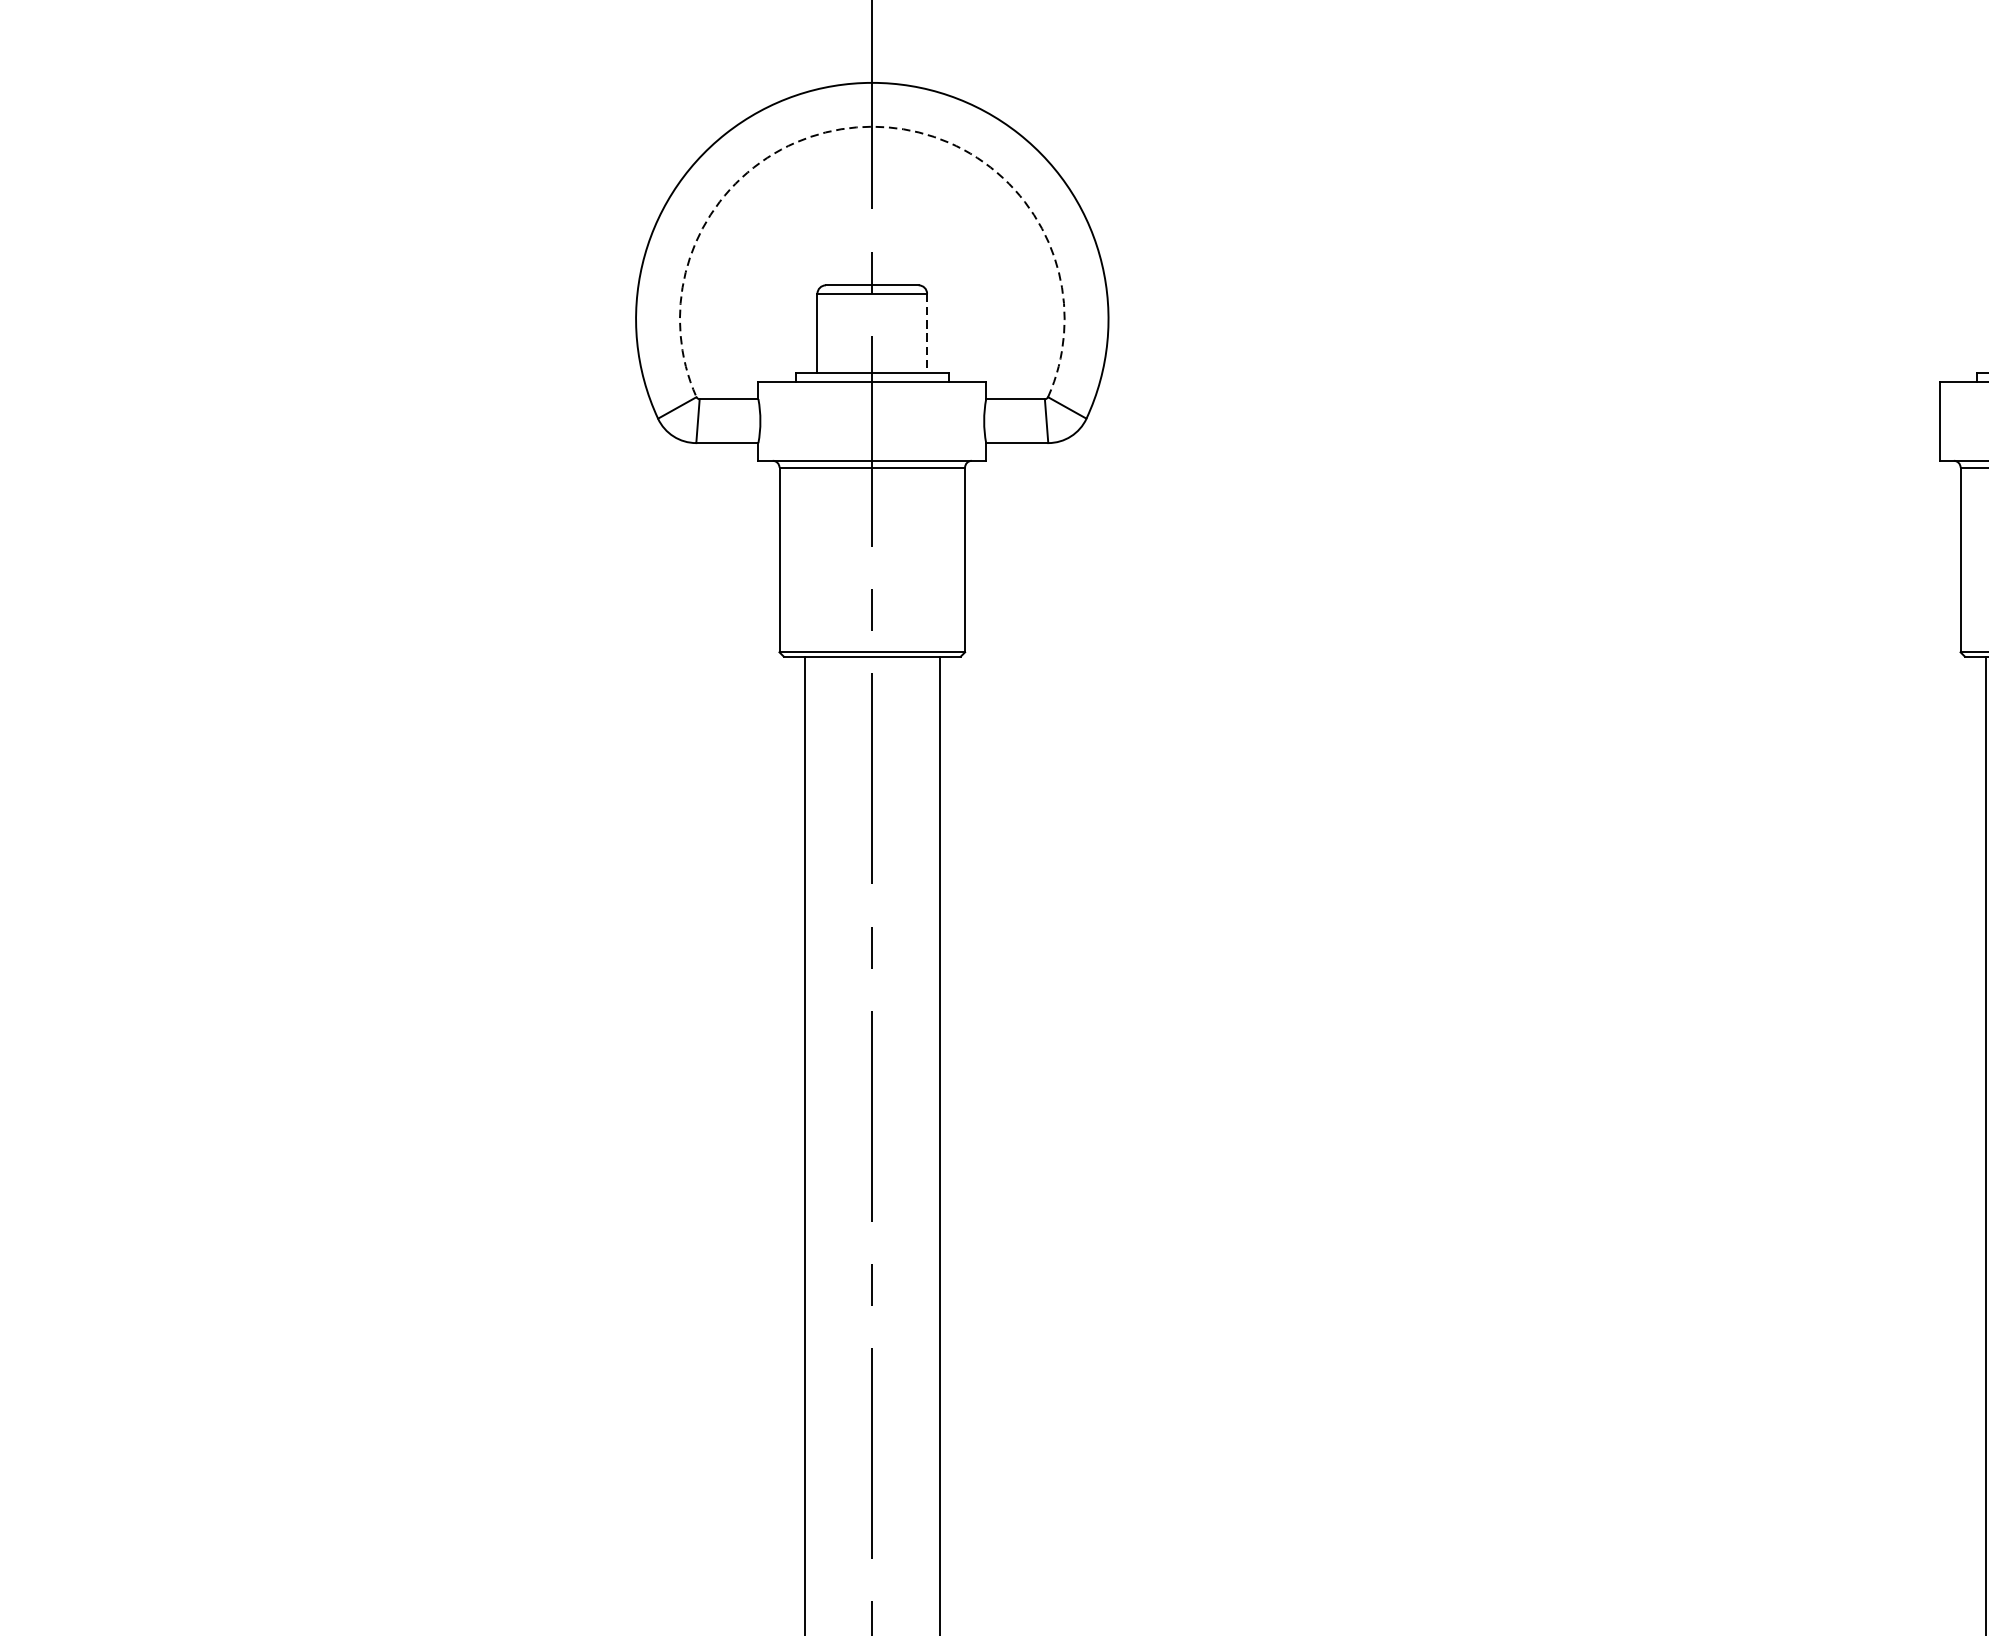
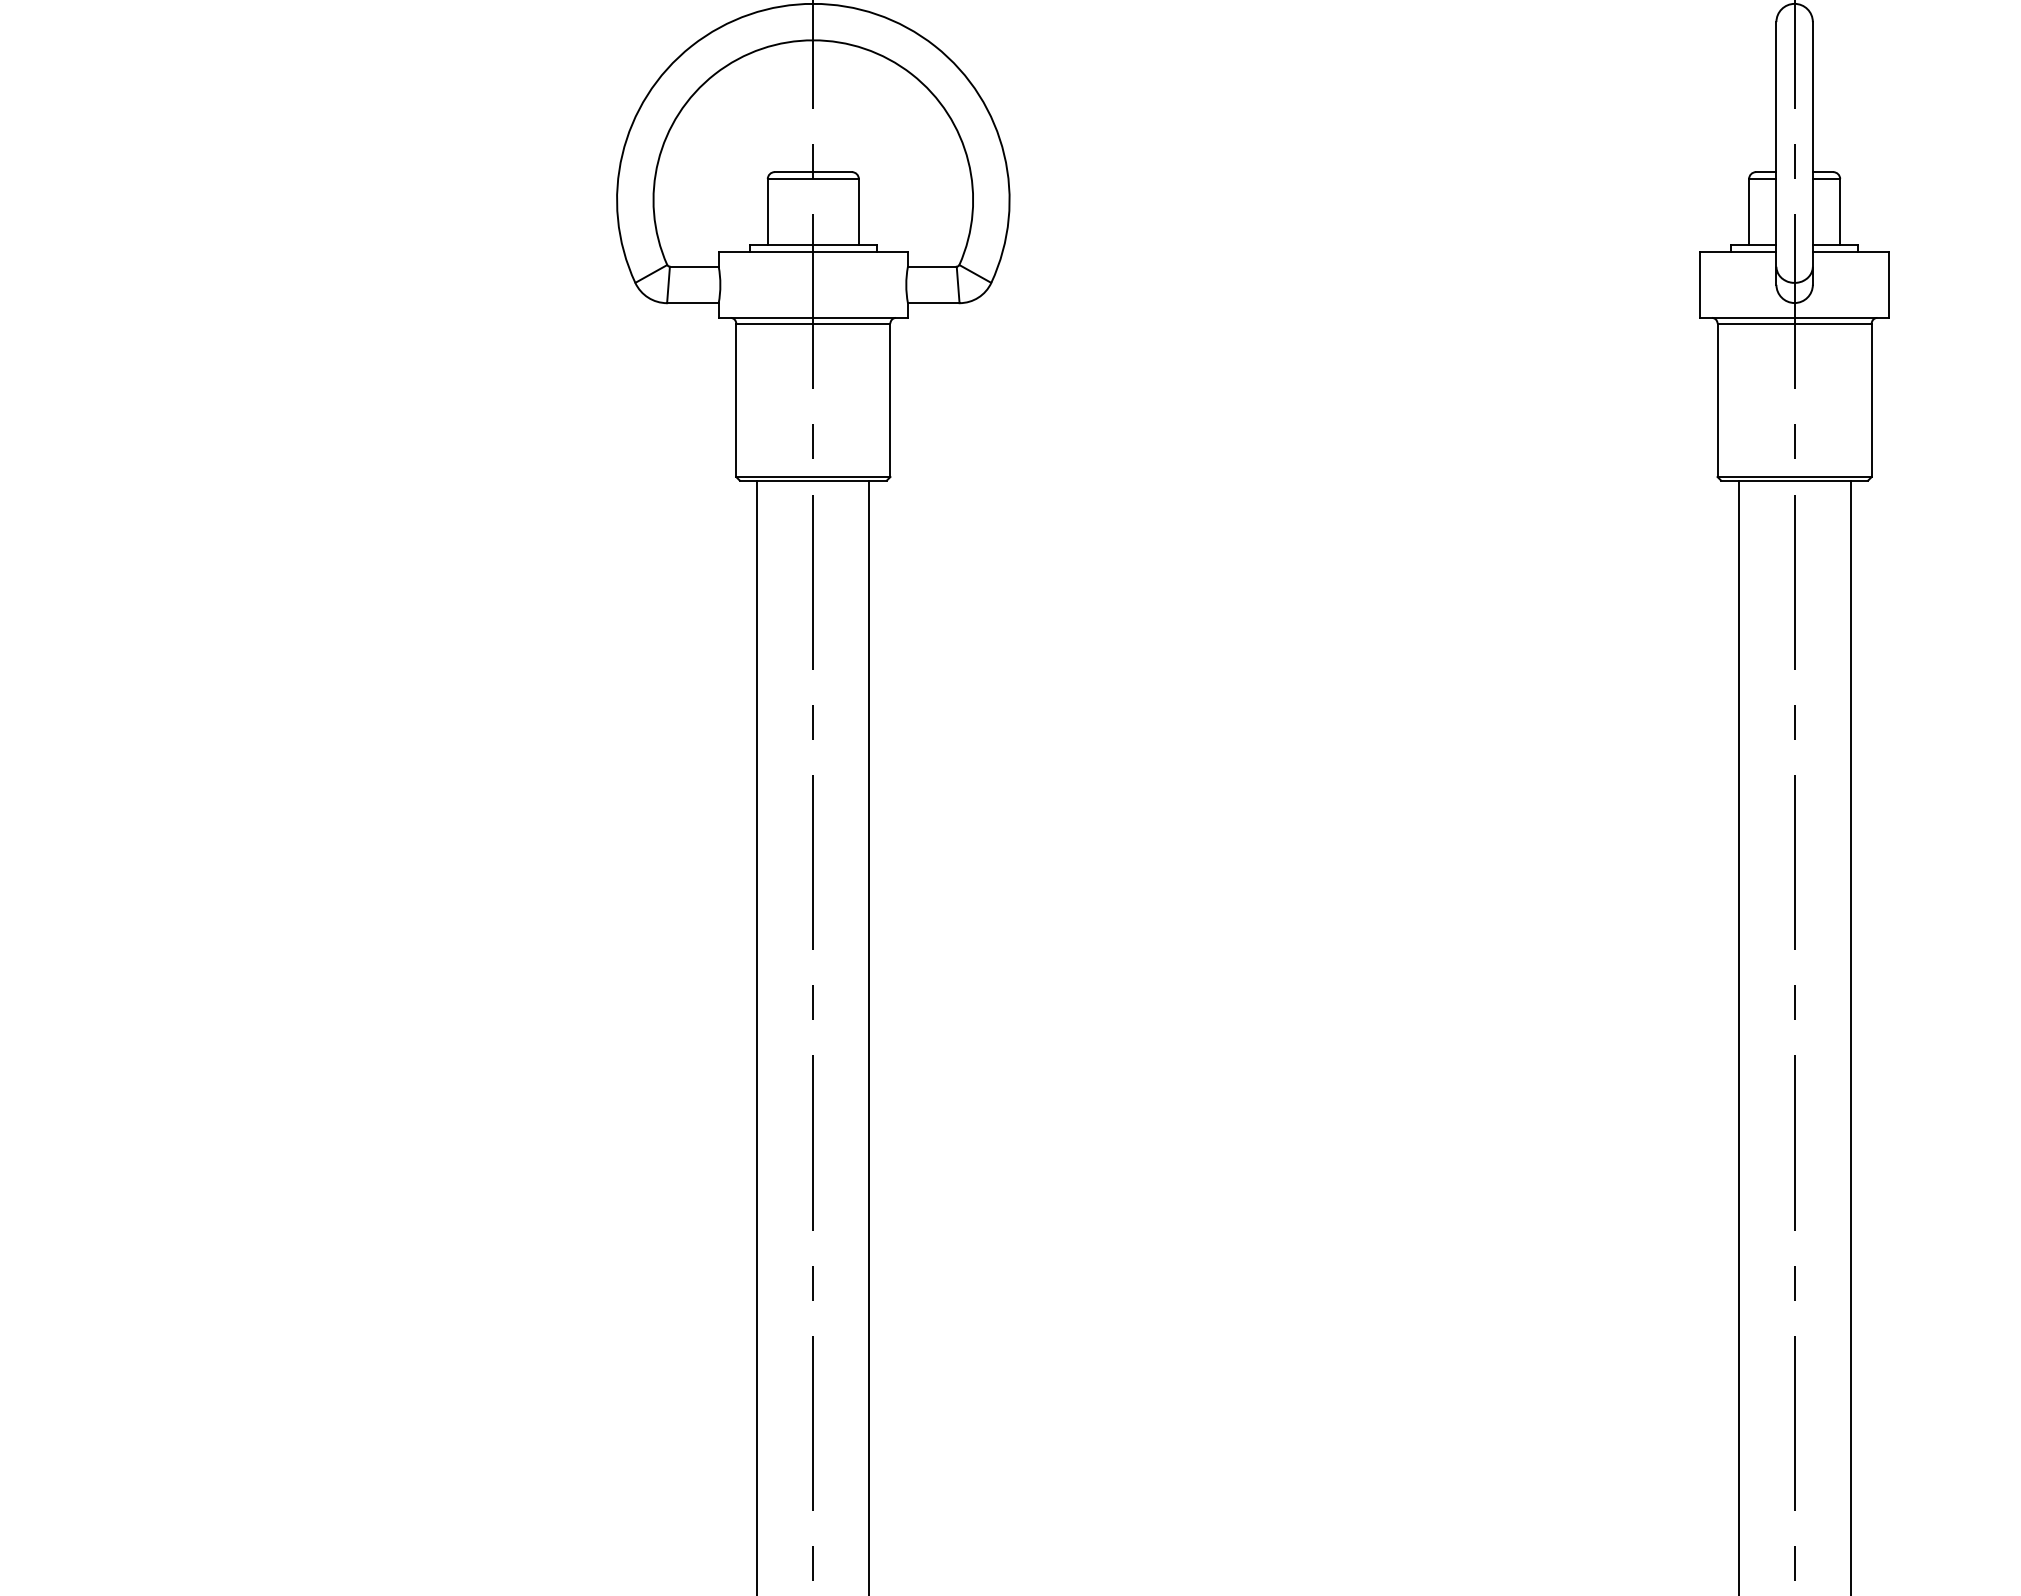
arc: (872, 126) -> (813, 40), dashed -> solid
line: (926, 333) -> (858, 212), dashed -> solid

